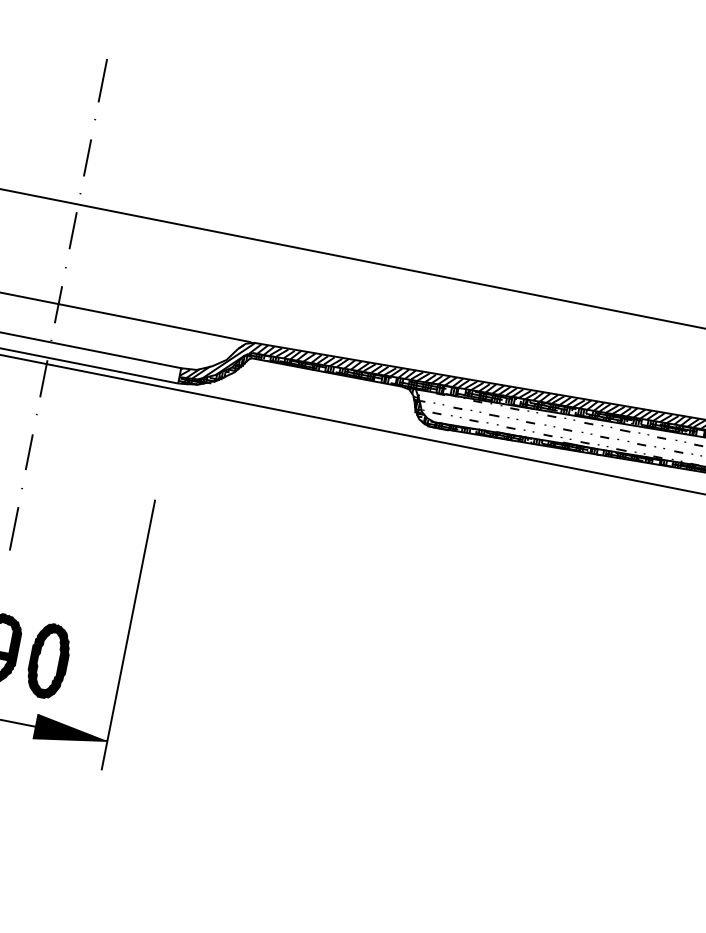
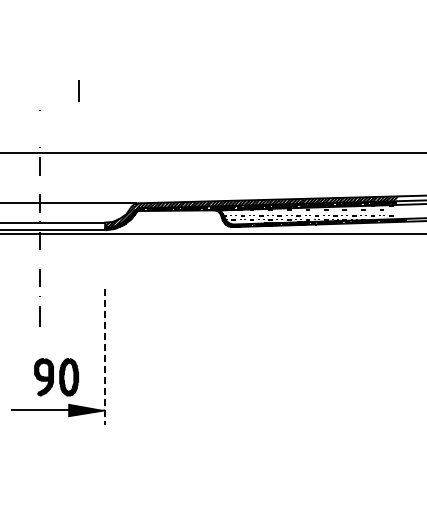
line: (102, 80) -> (78, 90), moved
line: (87, 157) -> (39, 129), removed
line: (128, 636) -> (105, 357), solid -> dashed

